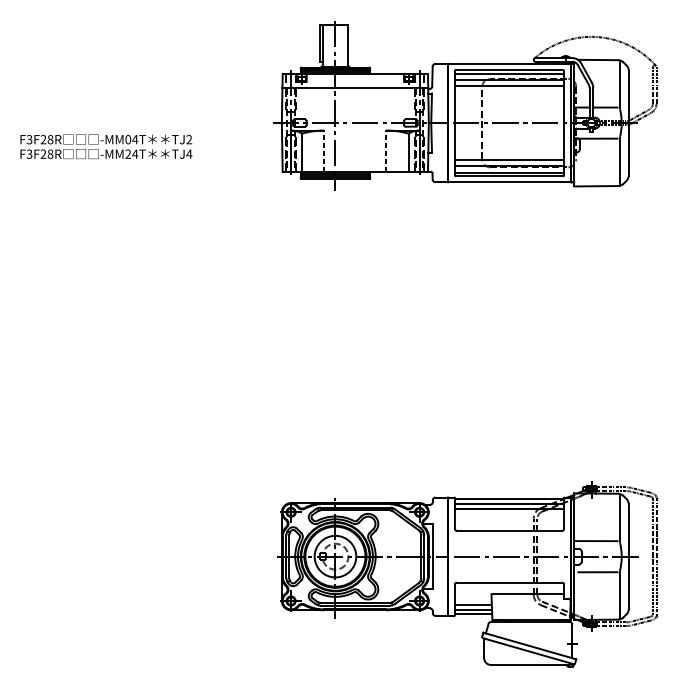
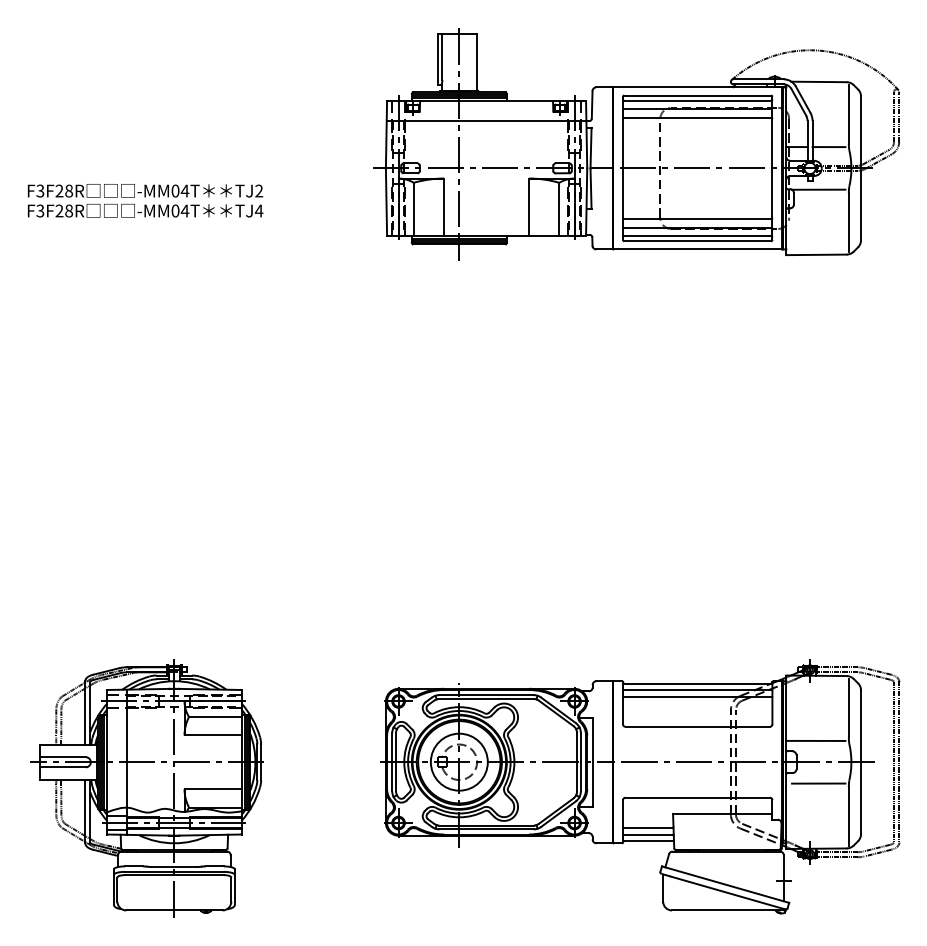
line: (324, 150) -> (444, 206), dashed -> solid
line: (385, 150) -> (528, 206), dashed -> solid
text: (128, 153) -> (175, 210), -MM24T -> -MM04T
part: (107, 575) -> (146, 788), added

